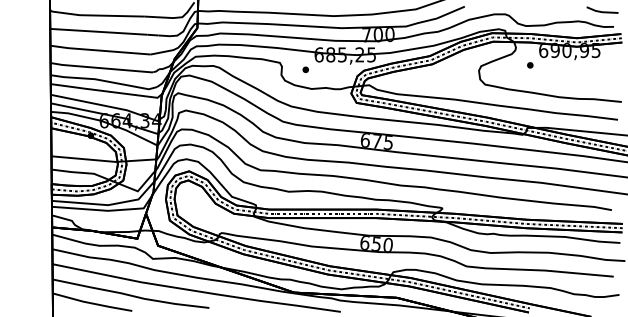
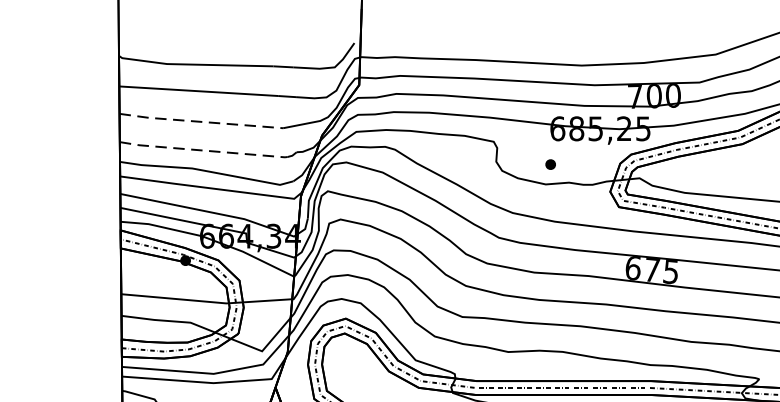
line: (100, 50) -> (201, 121), solid -> dashed
line: (102, 68) -> (204, 150), solid -> dashed
part: (305, 69) -> (550, 164), moved

